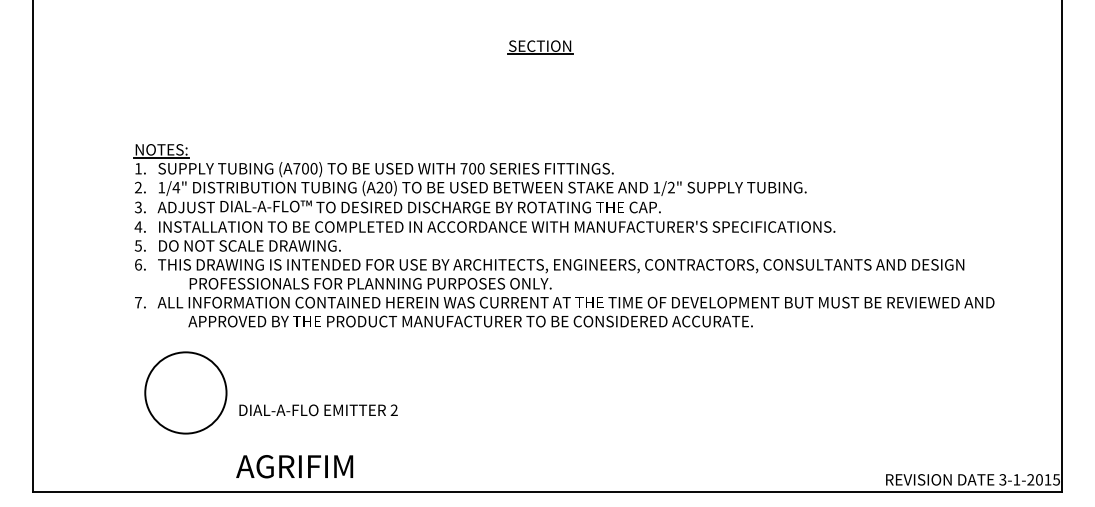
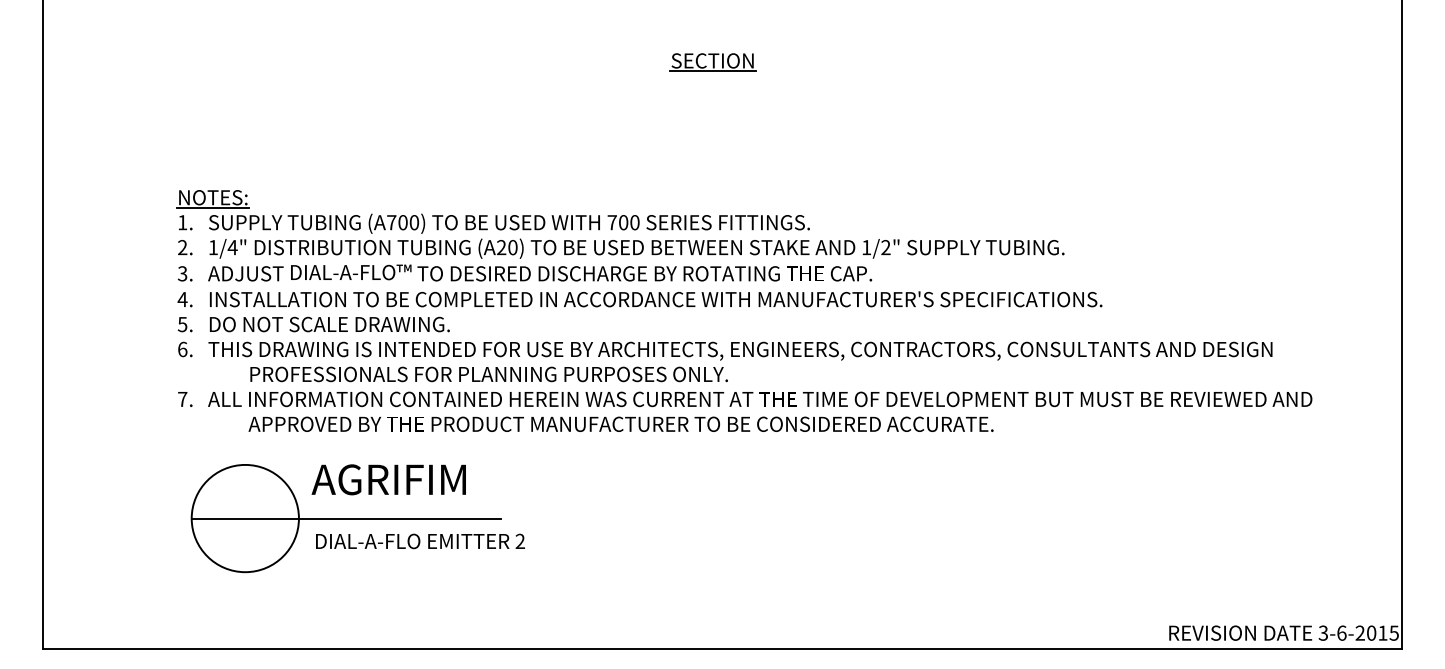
line: (261, 392) -> (345, 518), added
text: (294, 466) -> (388, 479), moved
text: (1016, 479) -> (1341, 632), 3-1-2015 -> 3-6-2015

